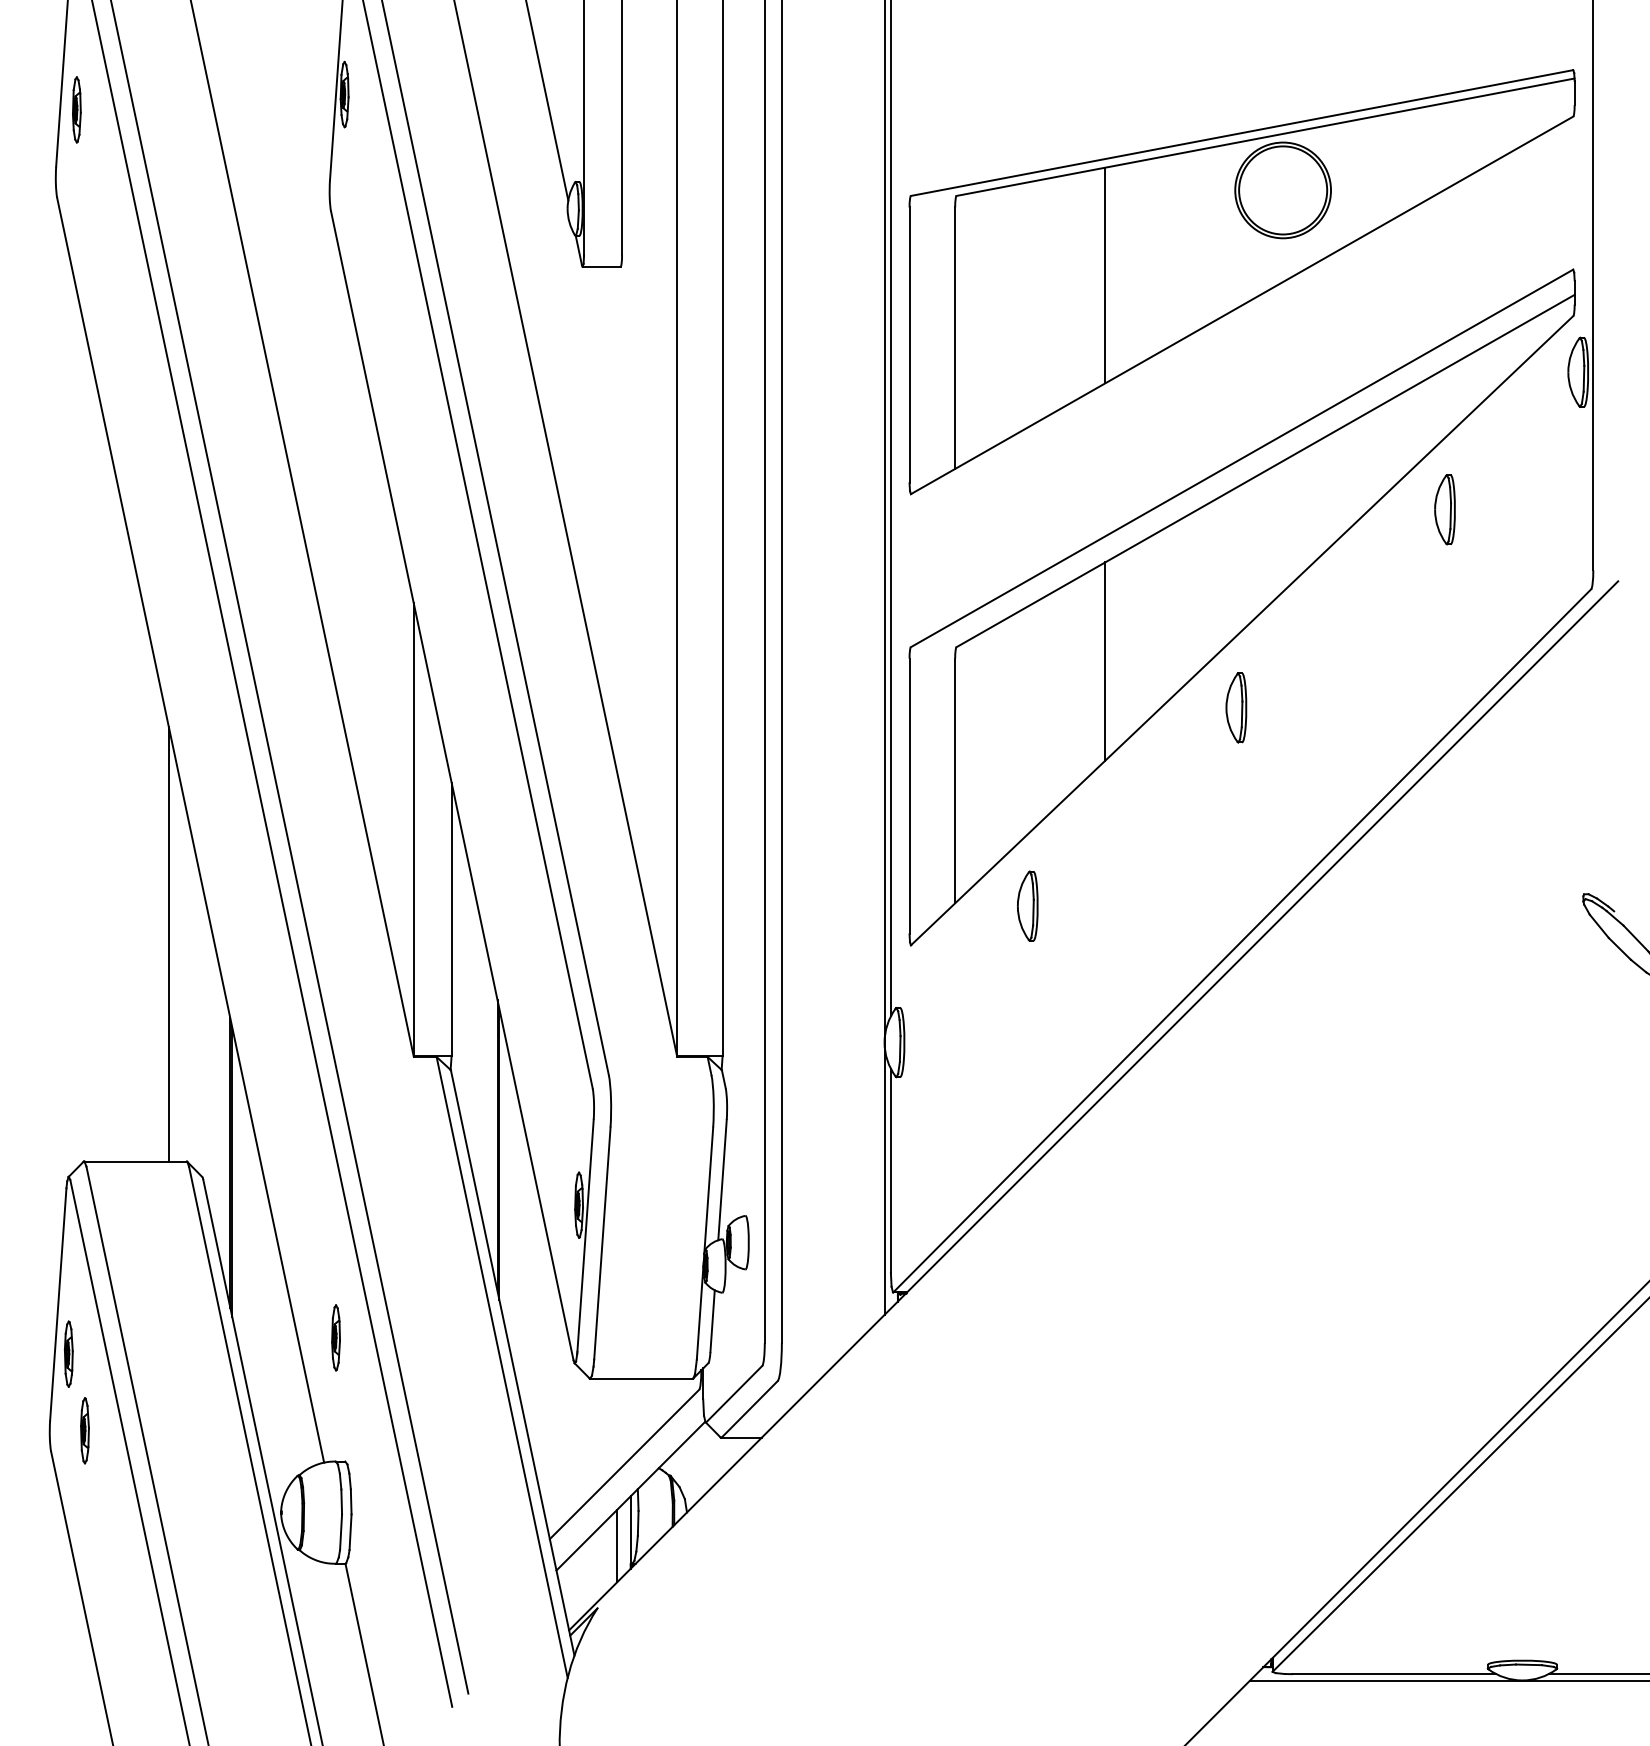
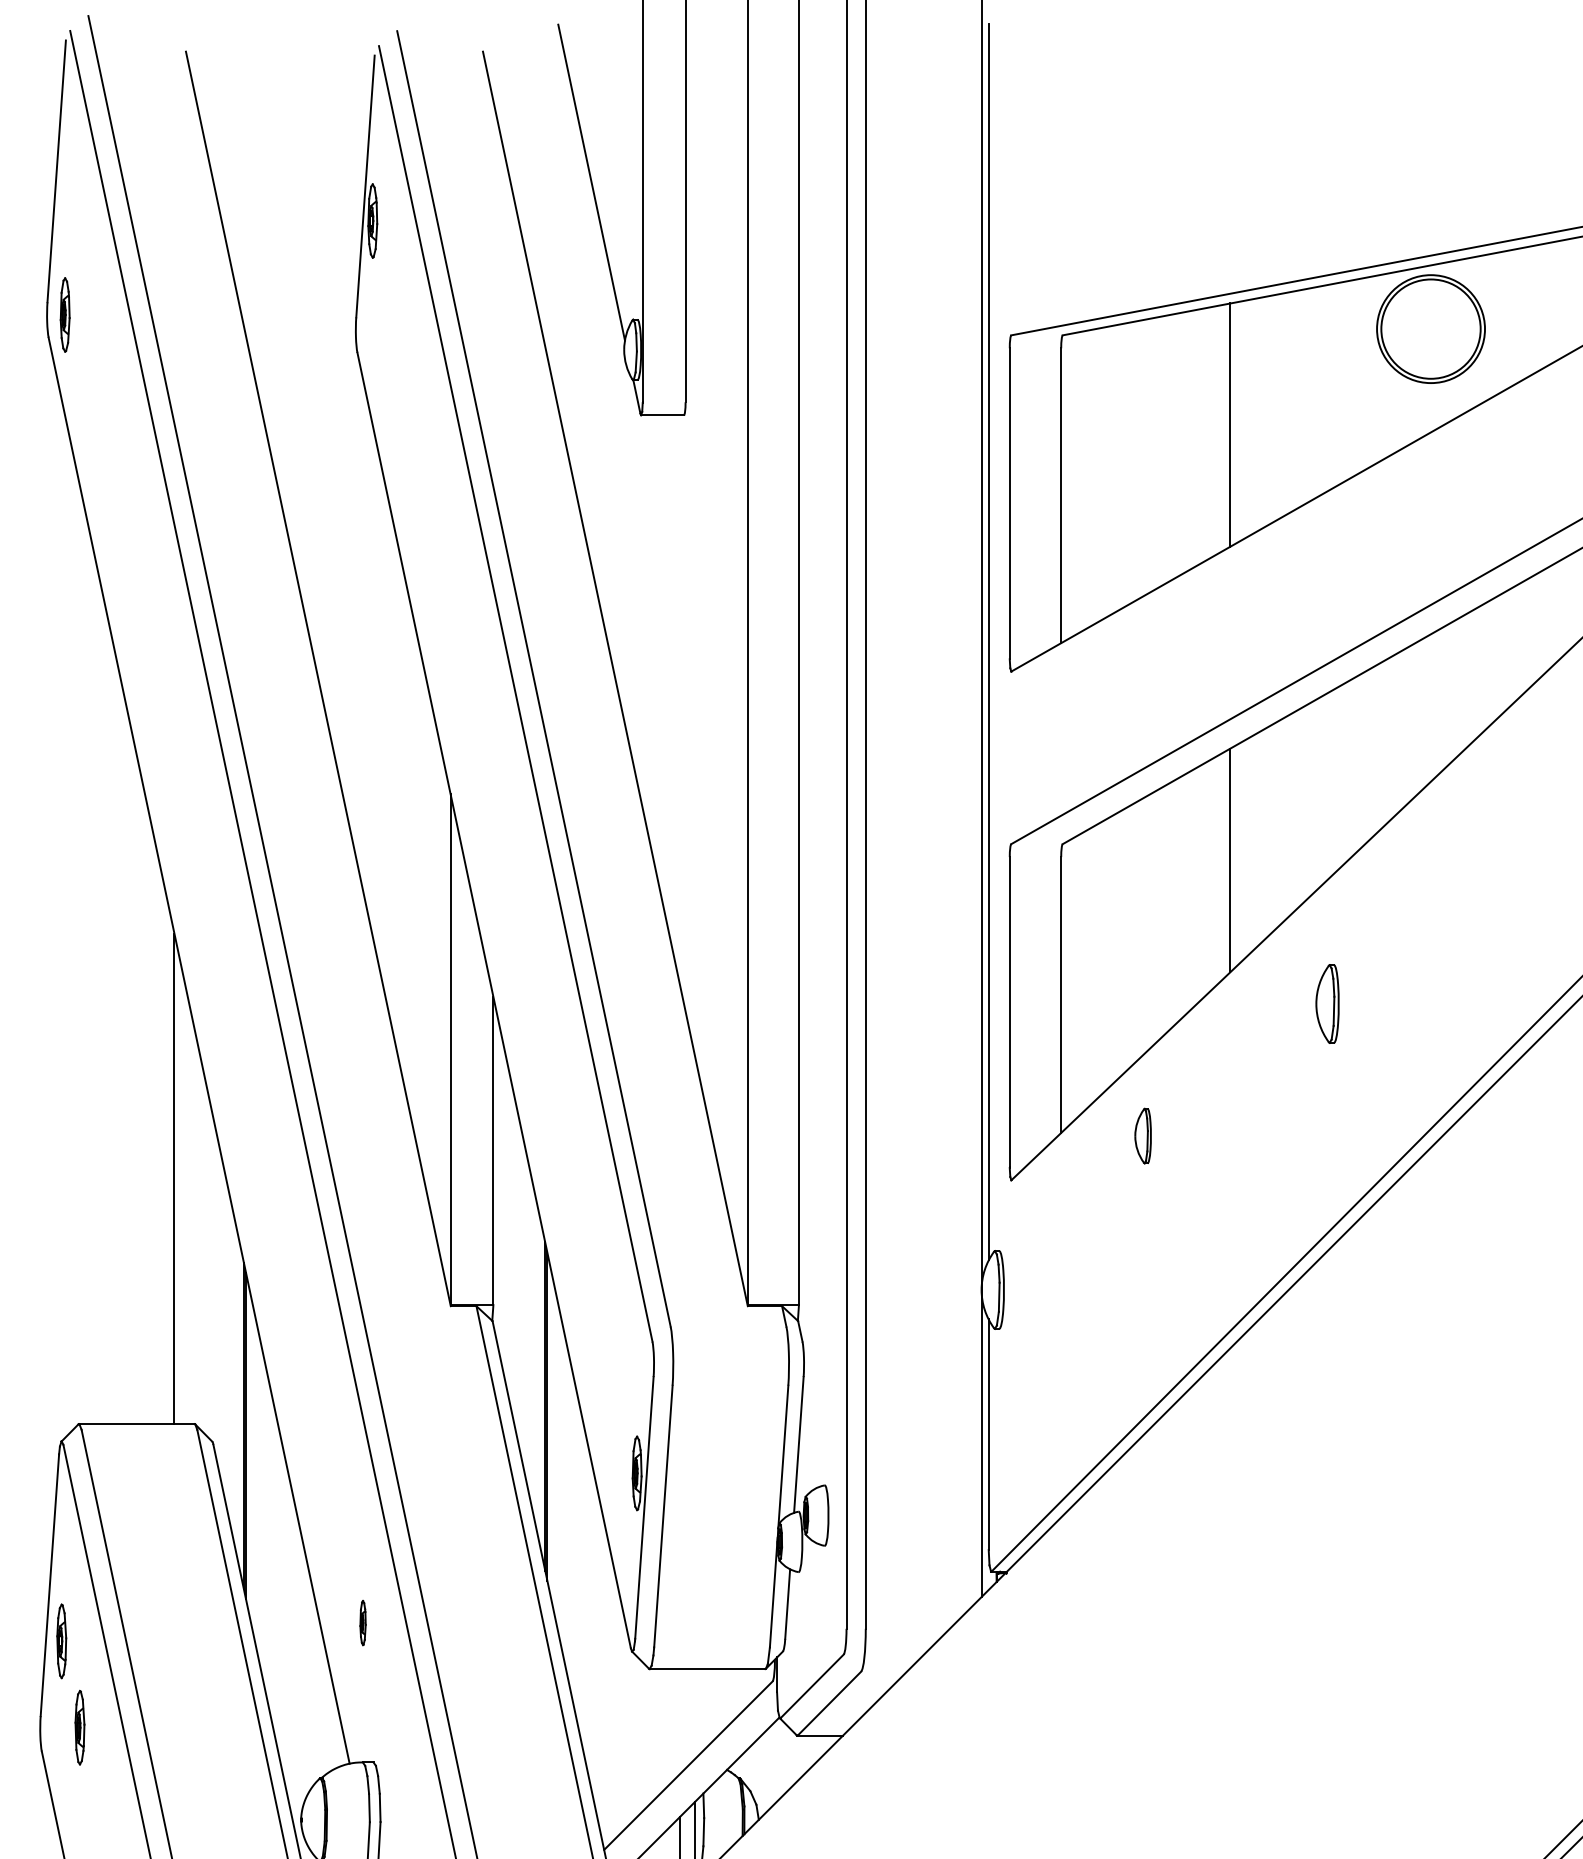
part: (76, 109) -> (64, 314), moved
part: (1236, 707) -> (1327, 1003), moved
part: (1027, 905) -> (1142, 1135), size x0.7
part: (335, 1337) -> (362, 1622), size x0.6

